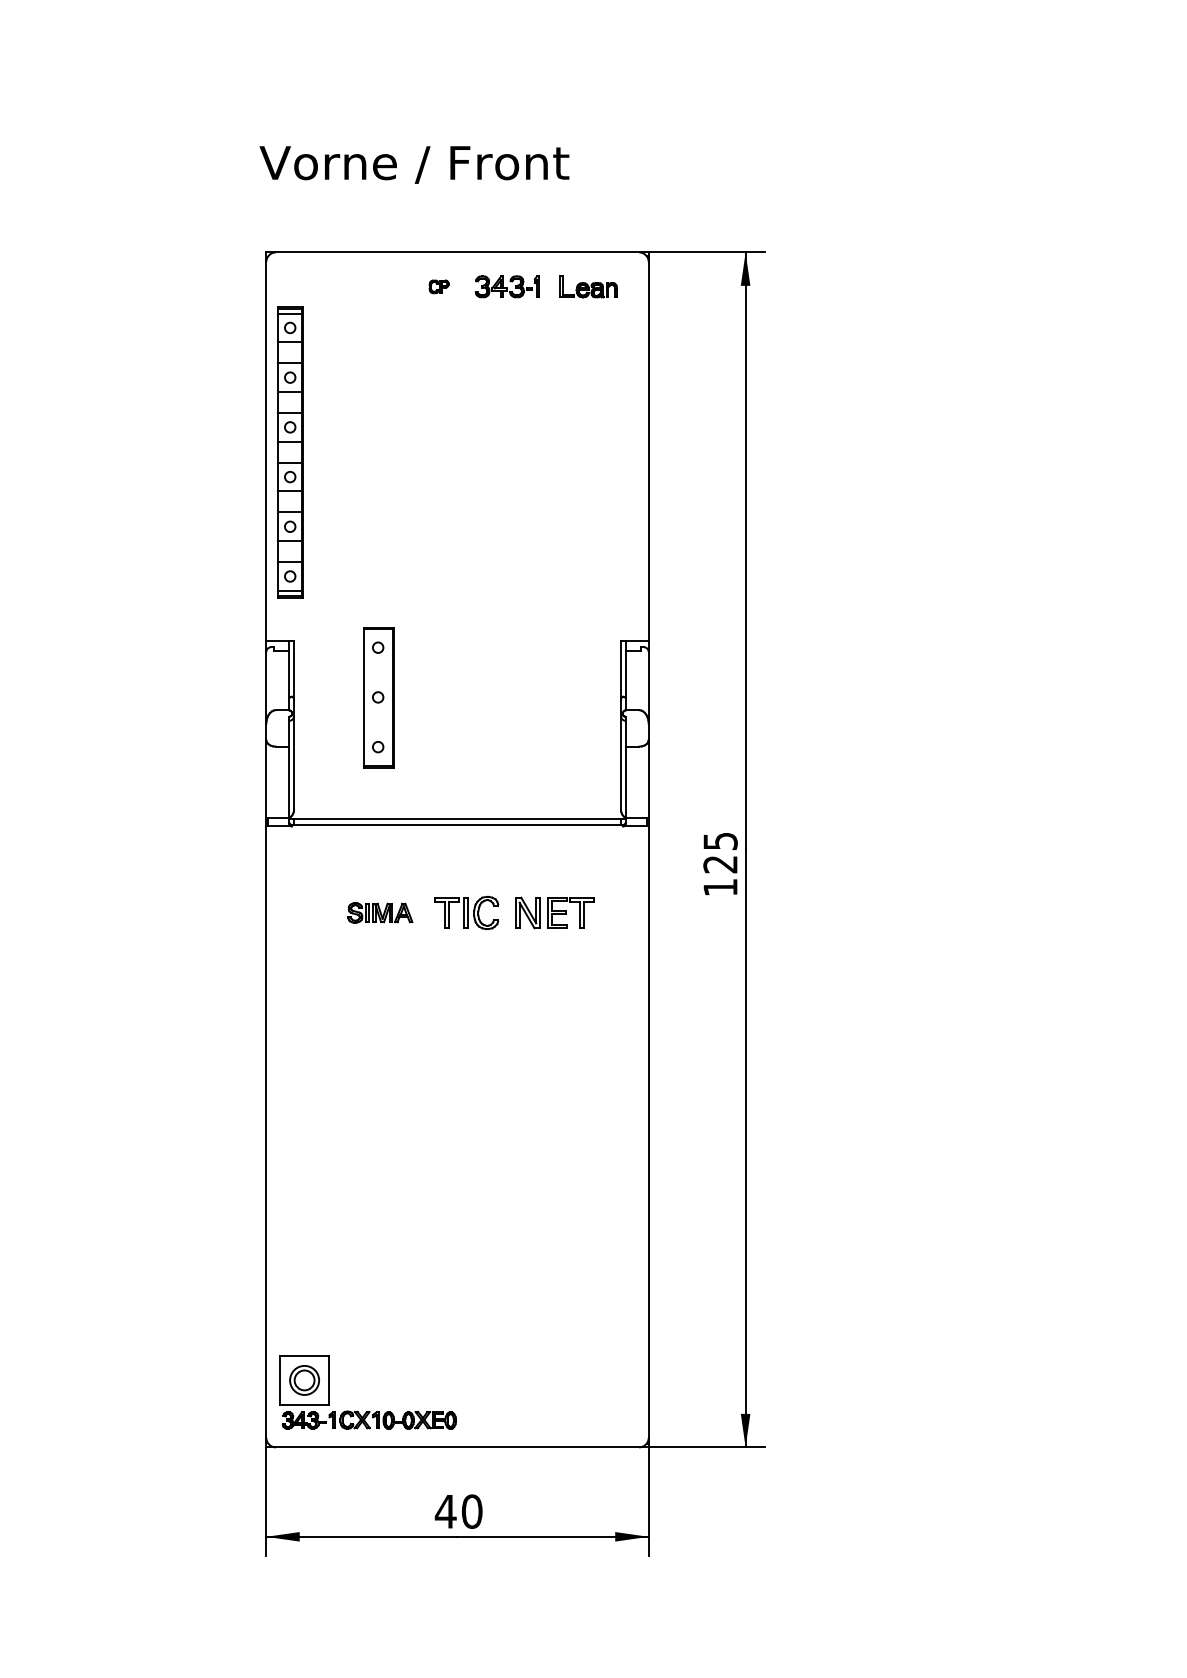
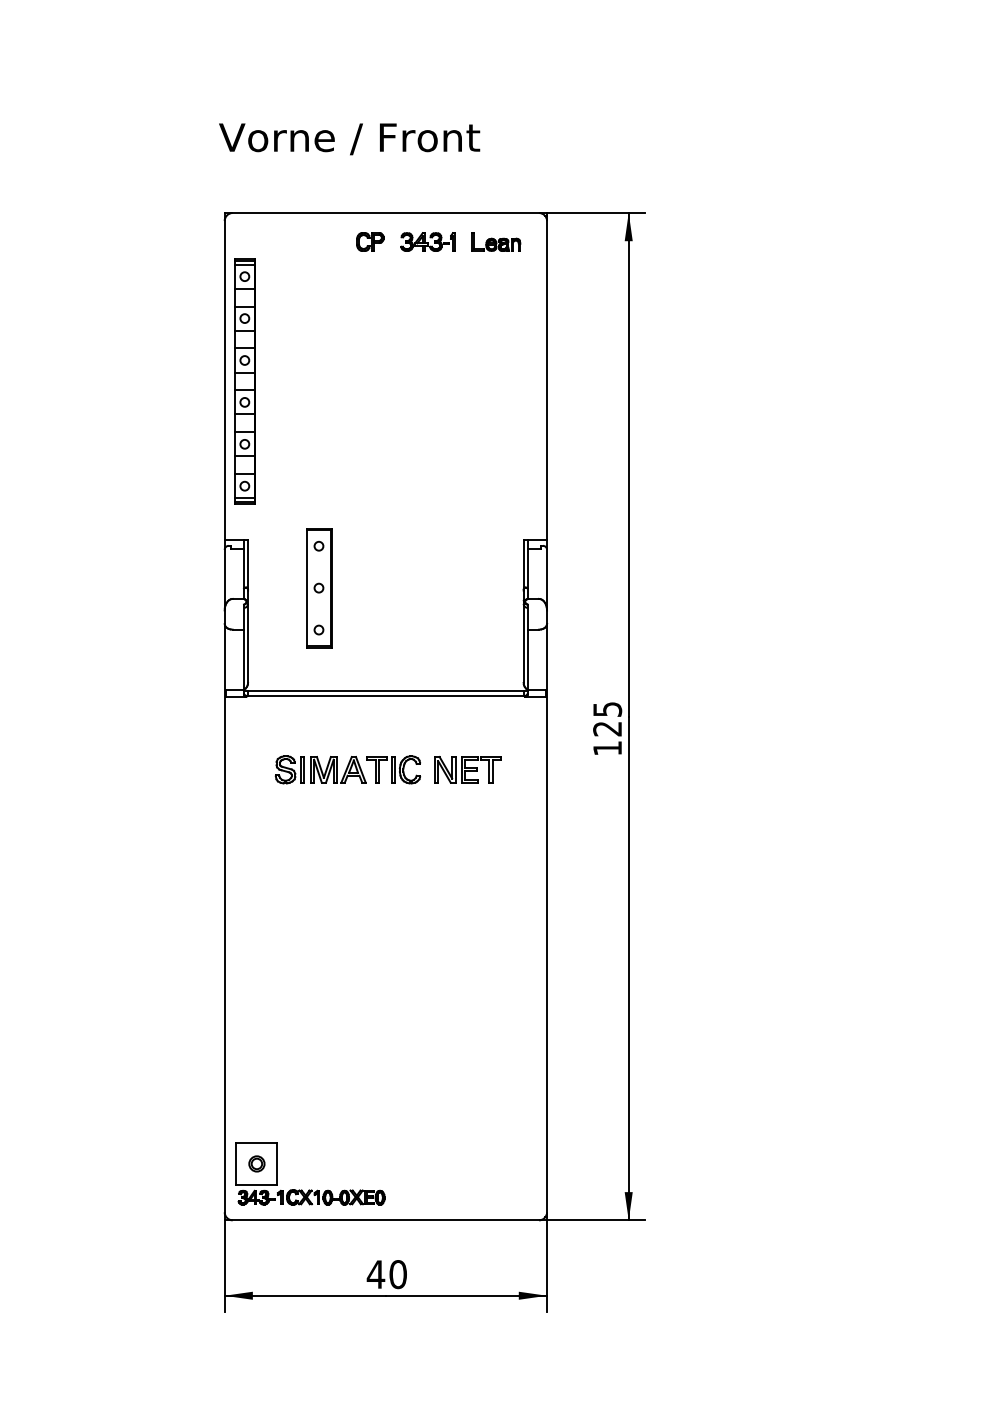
part: (438, 286) -> (369, 241), size x1.67
part: (380, 912) -> (320, 769), size x1.67
part: (304, 1380) -> (256, 1163), size x0.62

